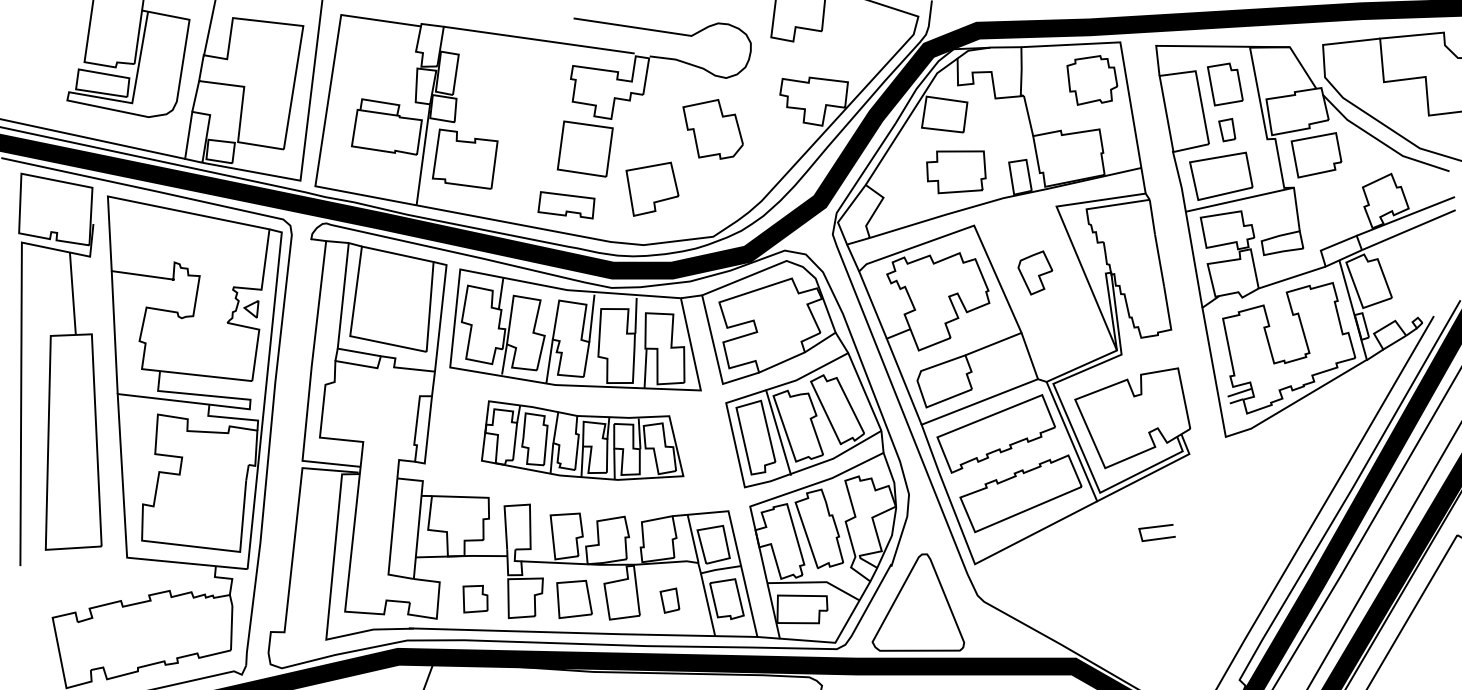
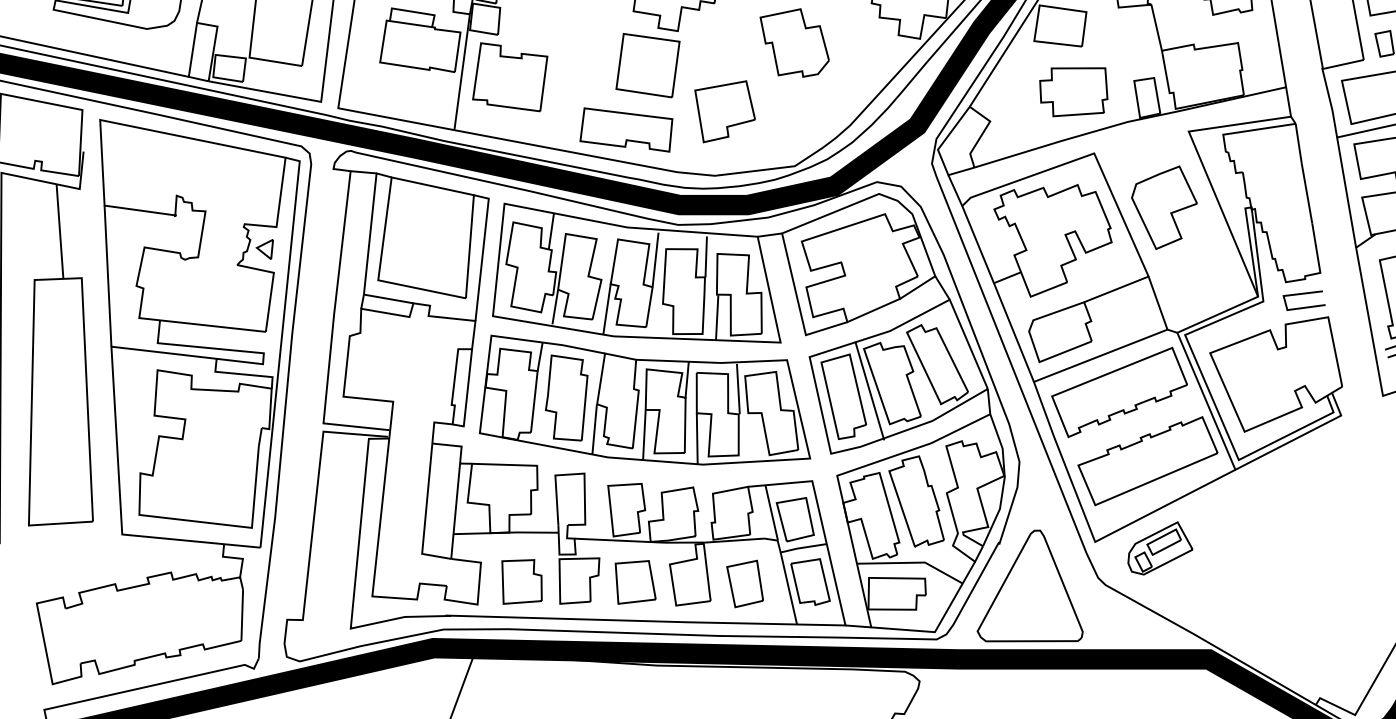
part: (566, 205) -> (626, 130), size x1.43
part: (1035, 272) -> (1164, 207), size x1.67
part: (582, 440) -> (644, 400), size x1.43
line: (1156, 538) -> (1303, 307), moved
part: (1031, 569) -> (1160, 548), added
part: (475, 599) -> (521, 582), size x1.43
part: (669, 600) -> (744, 583), size x1.67

